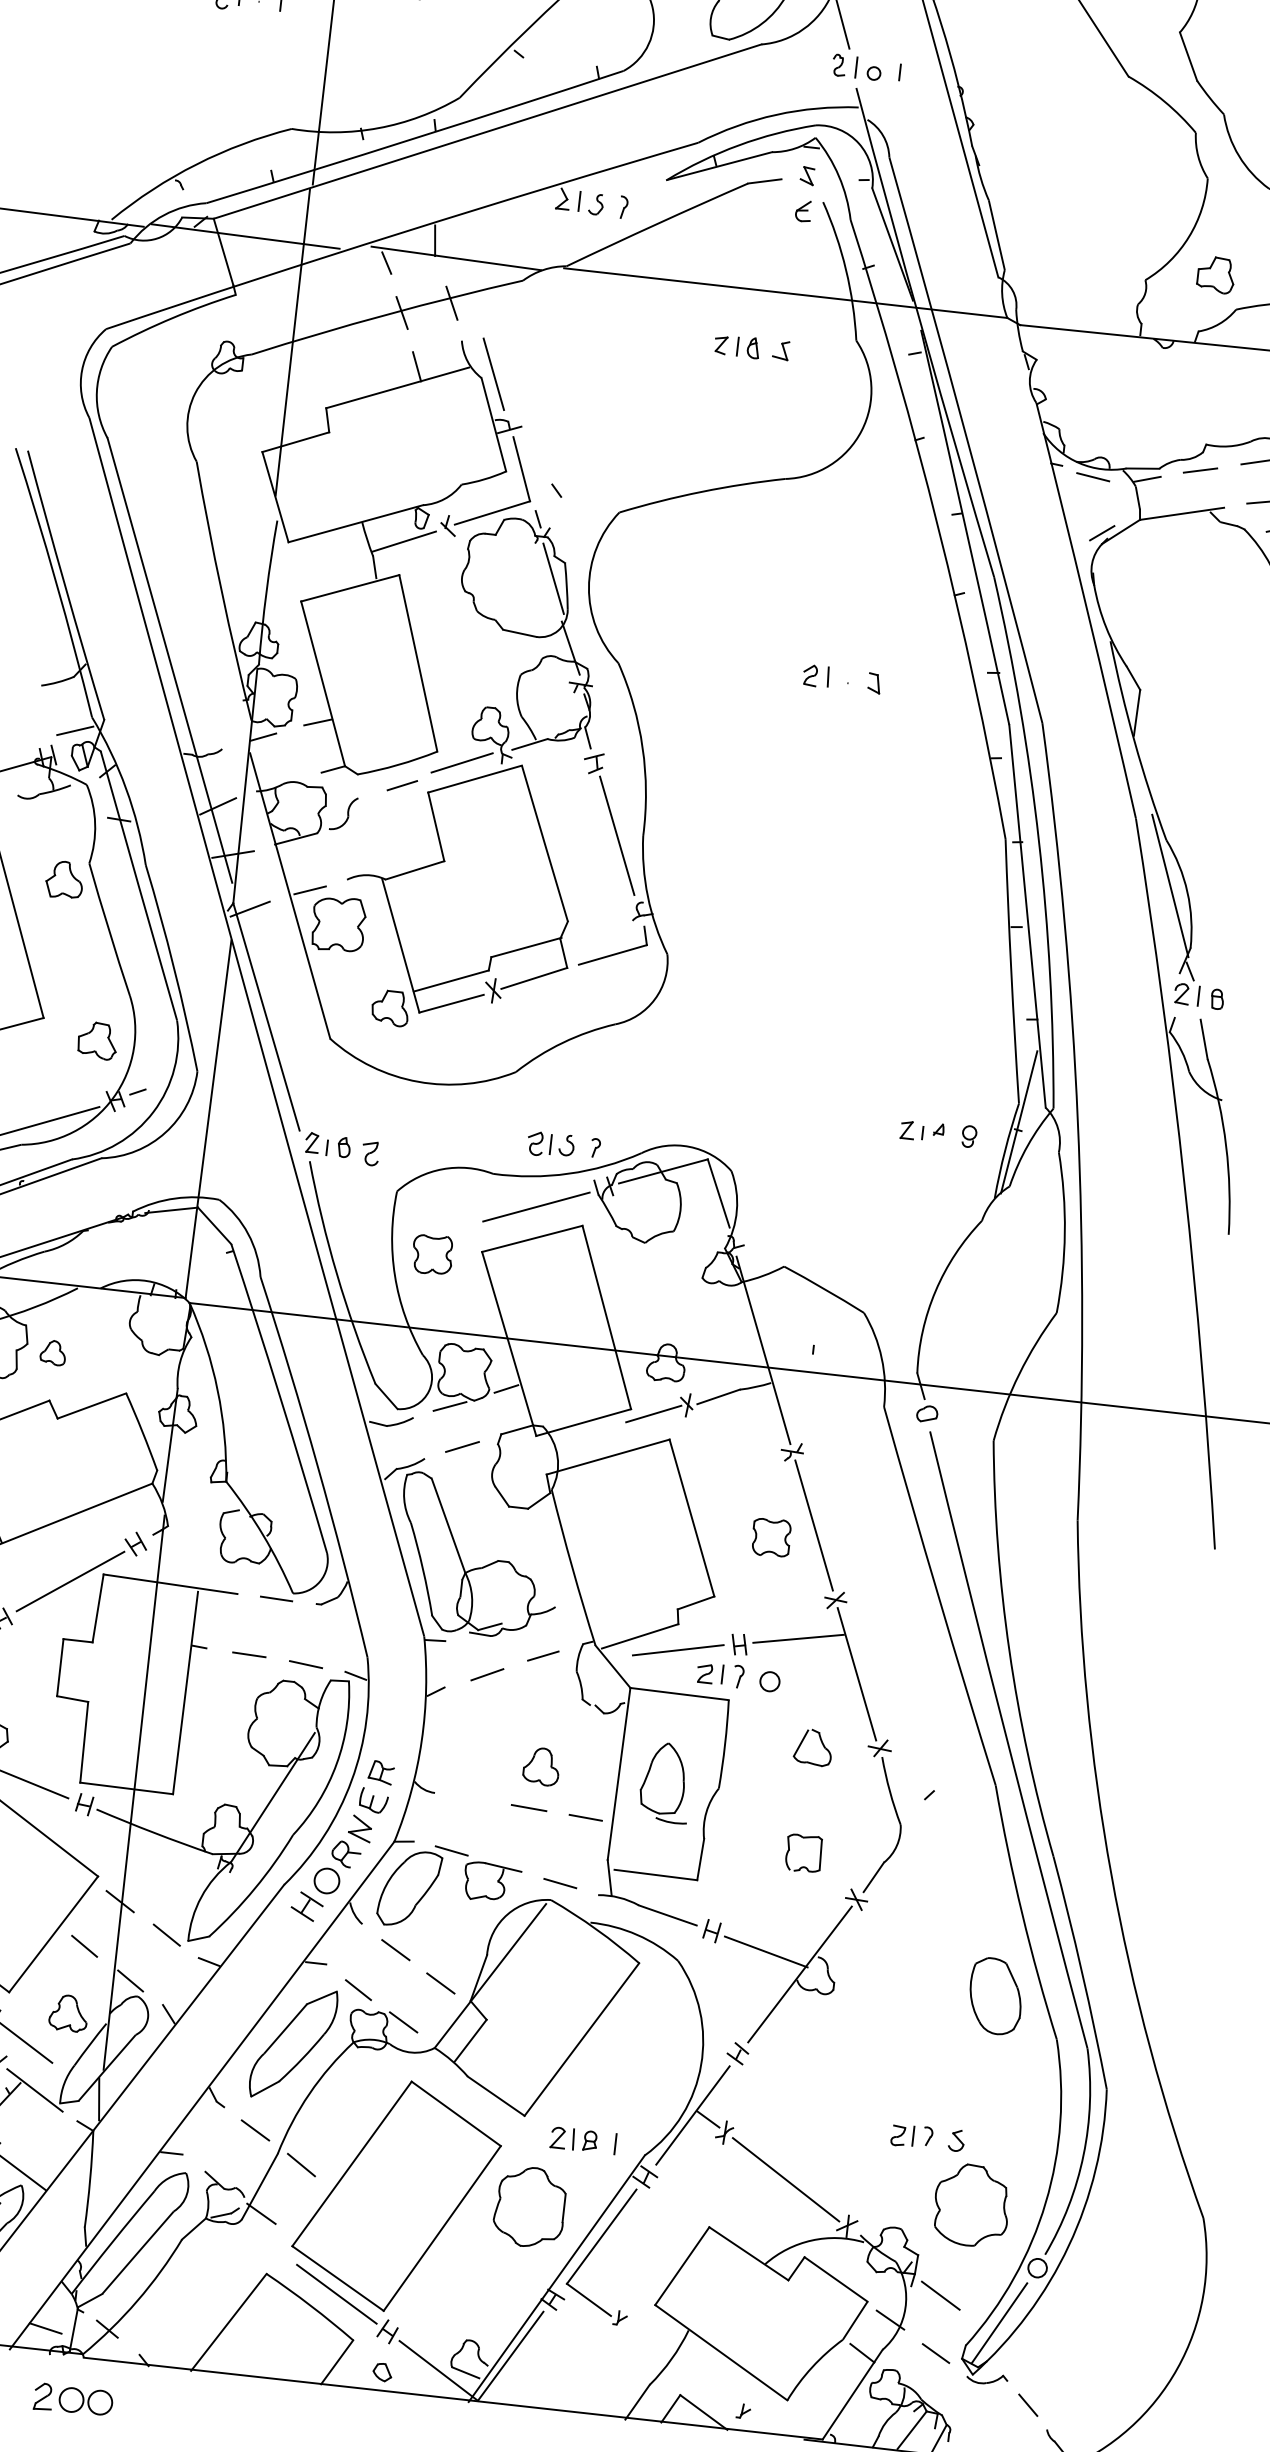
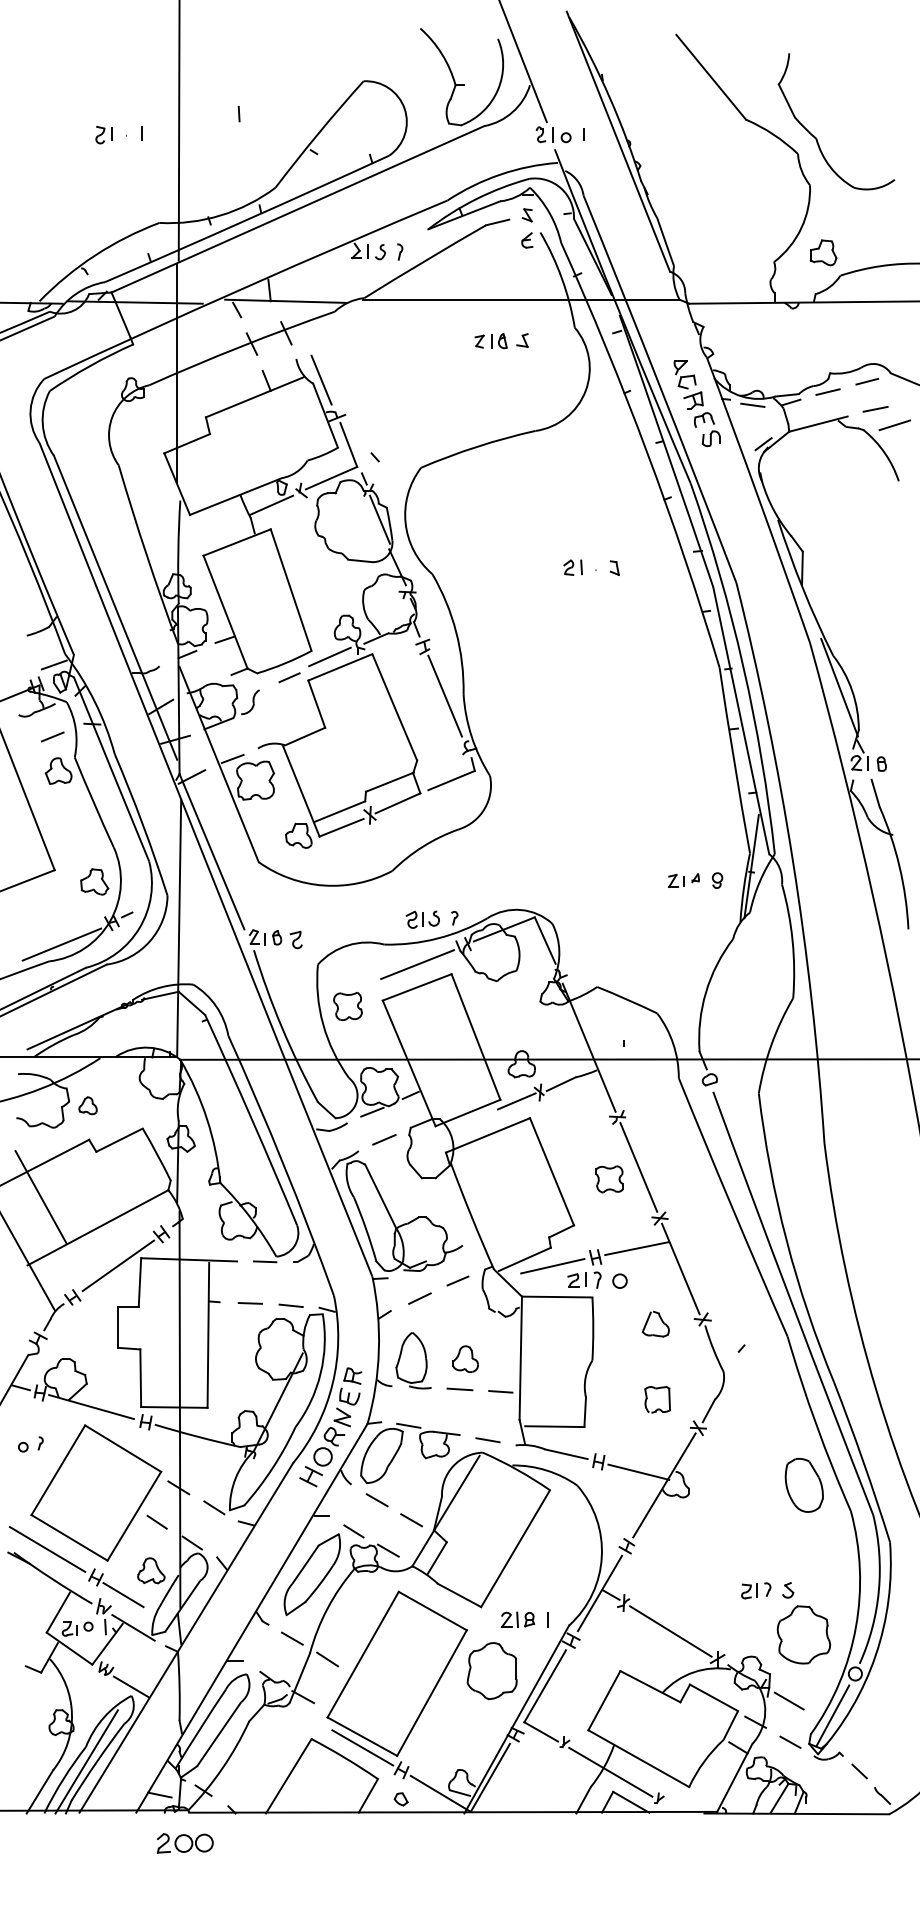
part: (1014, 465) -> (696, 403), added
line: (61, 830) -> (52, 736), added
part: (665, 1782) -> (413, 1360), moved
line: (679, 2366) -> (610, 1771), added

